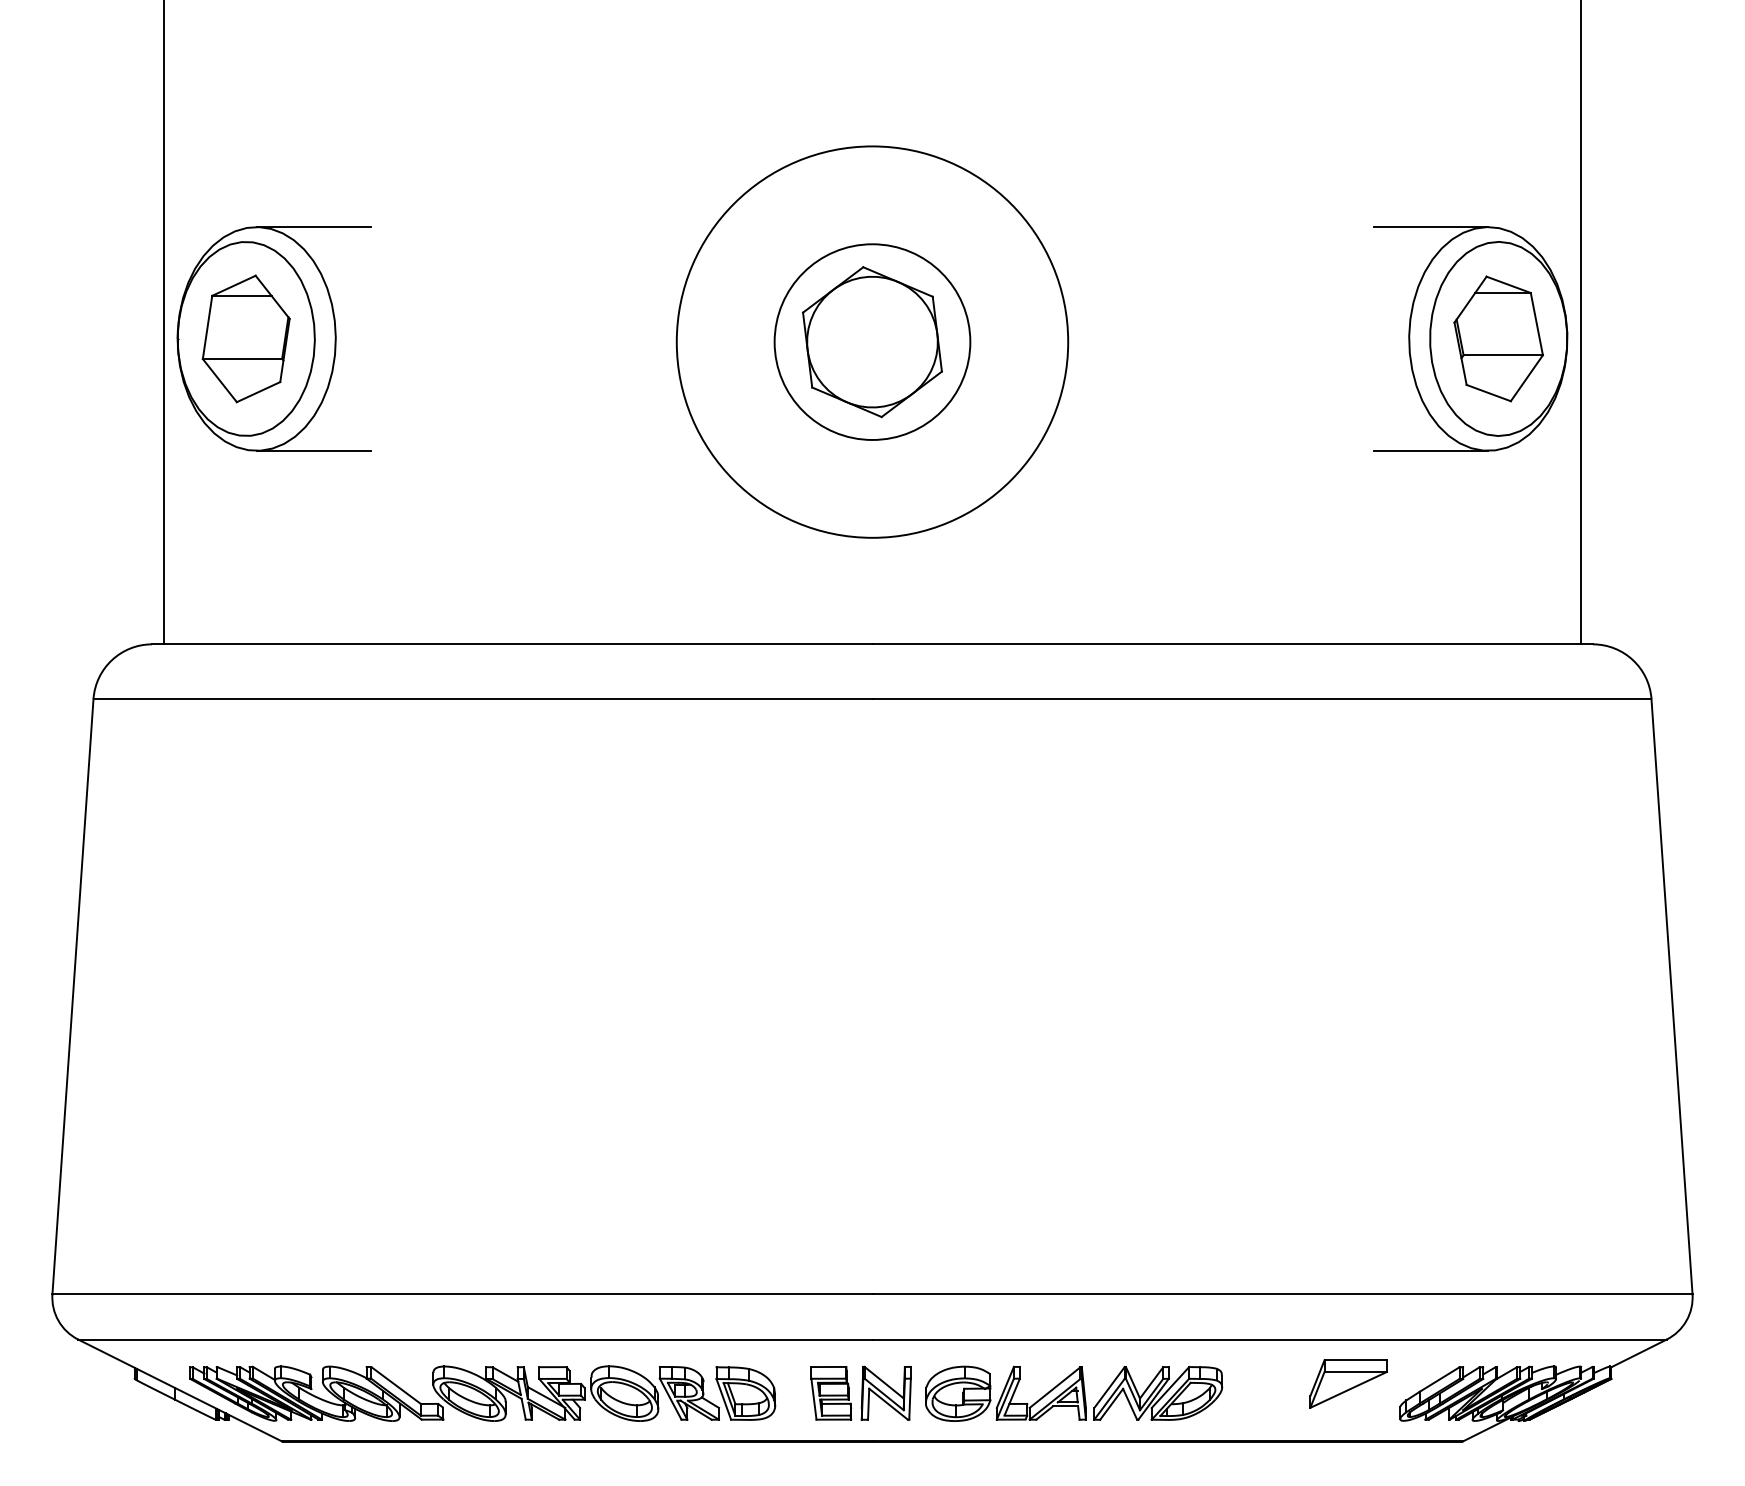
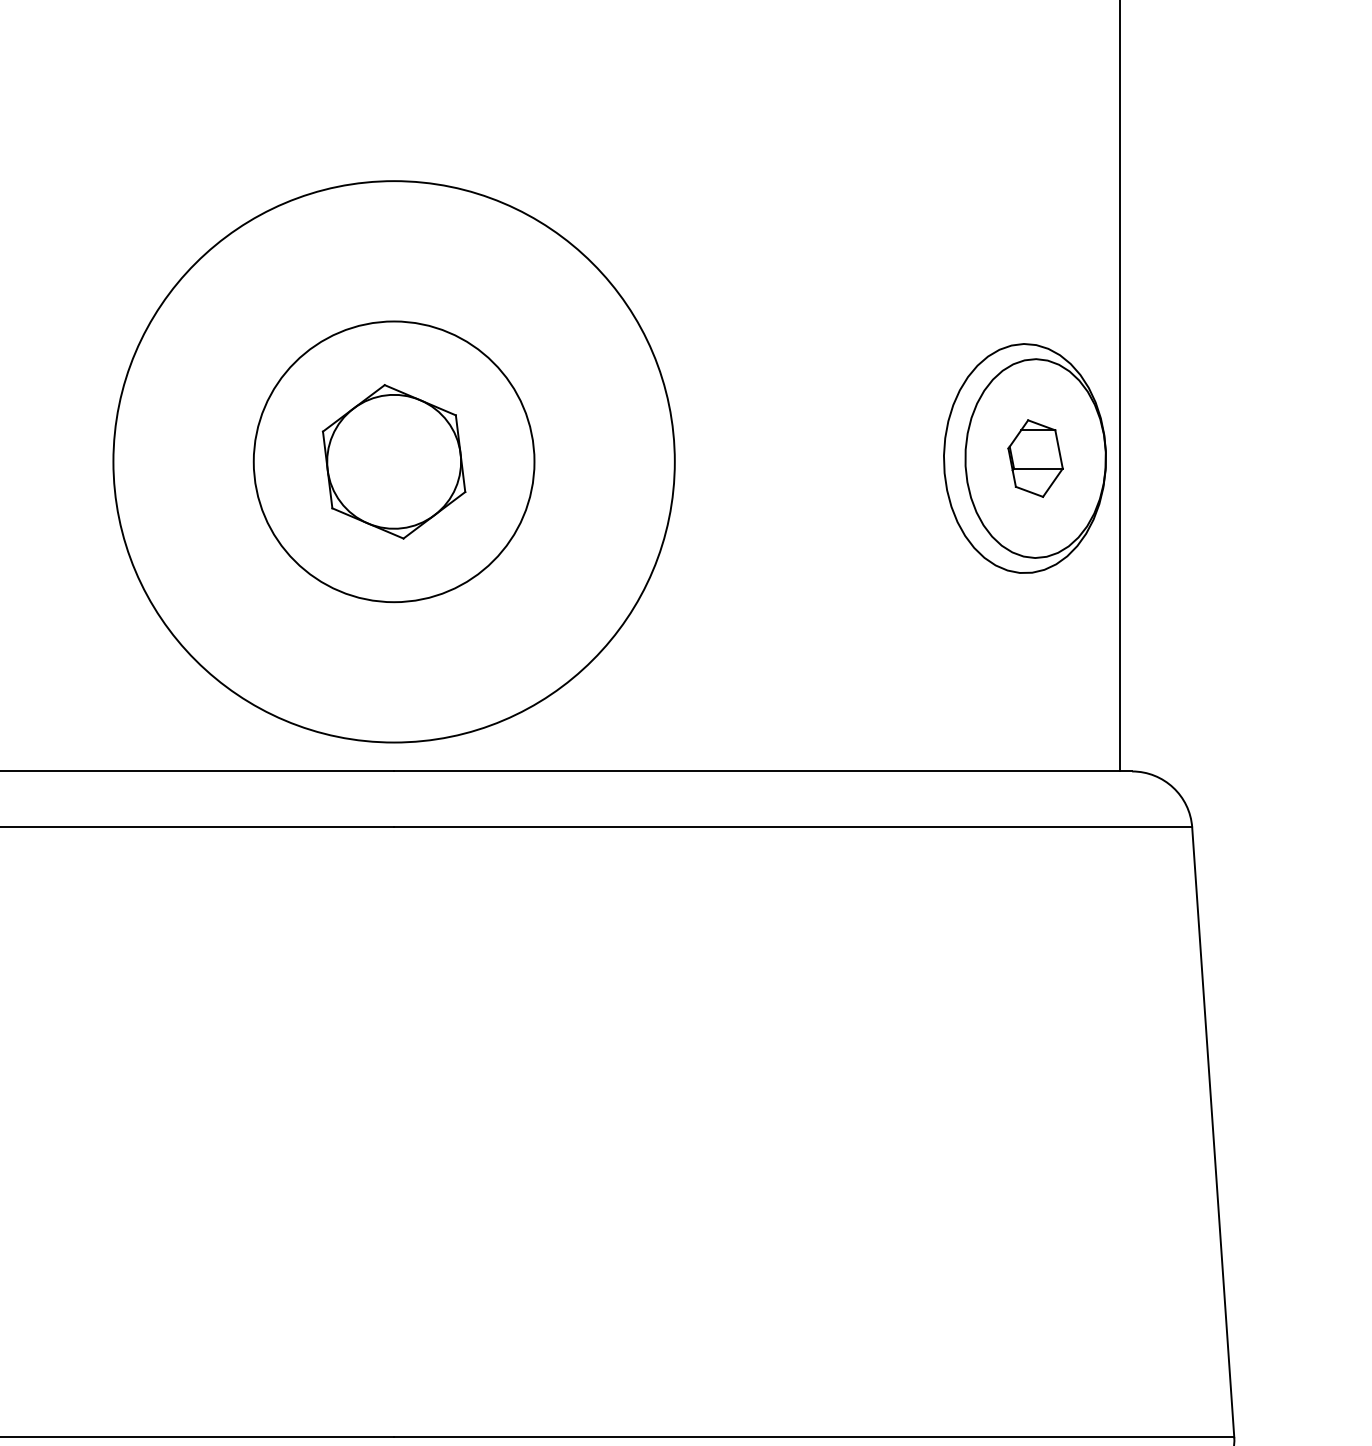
line: (1430, 227) -> (965, 344), removed
part: (1498, 338) -> (1035, 458), size x0.6
circle: (872, 341) -> (394, 461), size x1.4
circle: (872, 341) -> (394, 461), size x1.4
line: (1430, 450) -> (965, 572), removed

